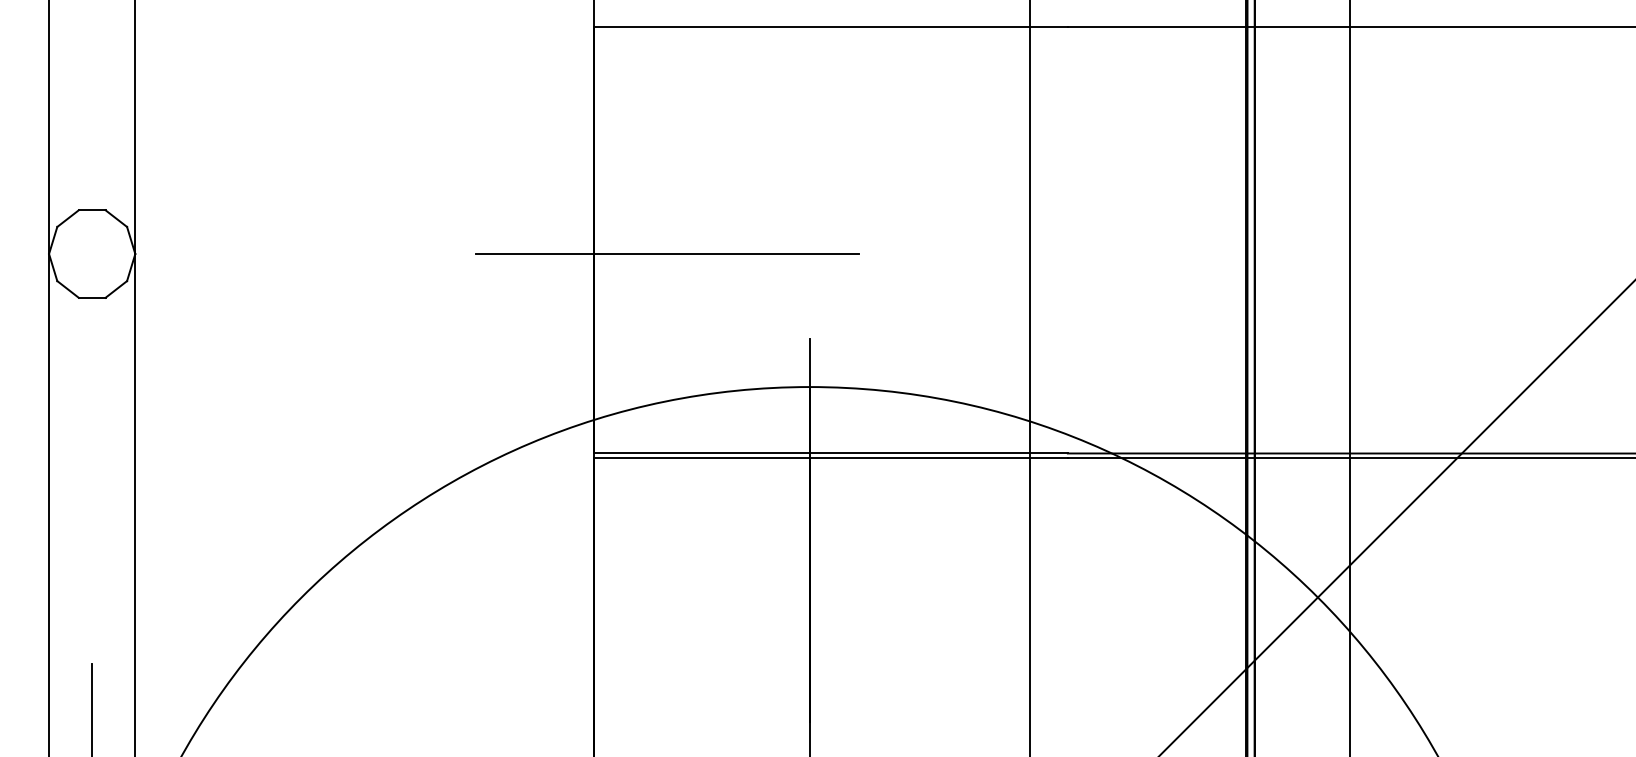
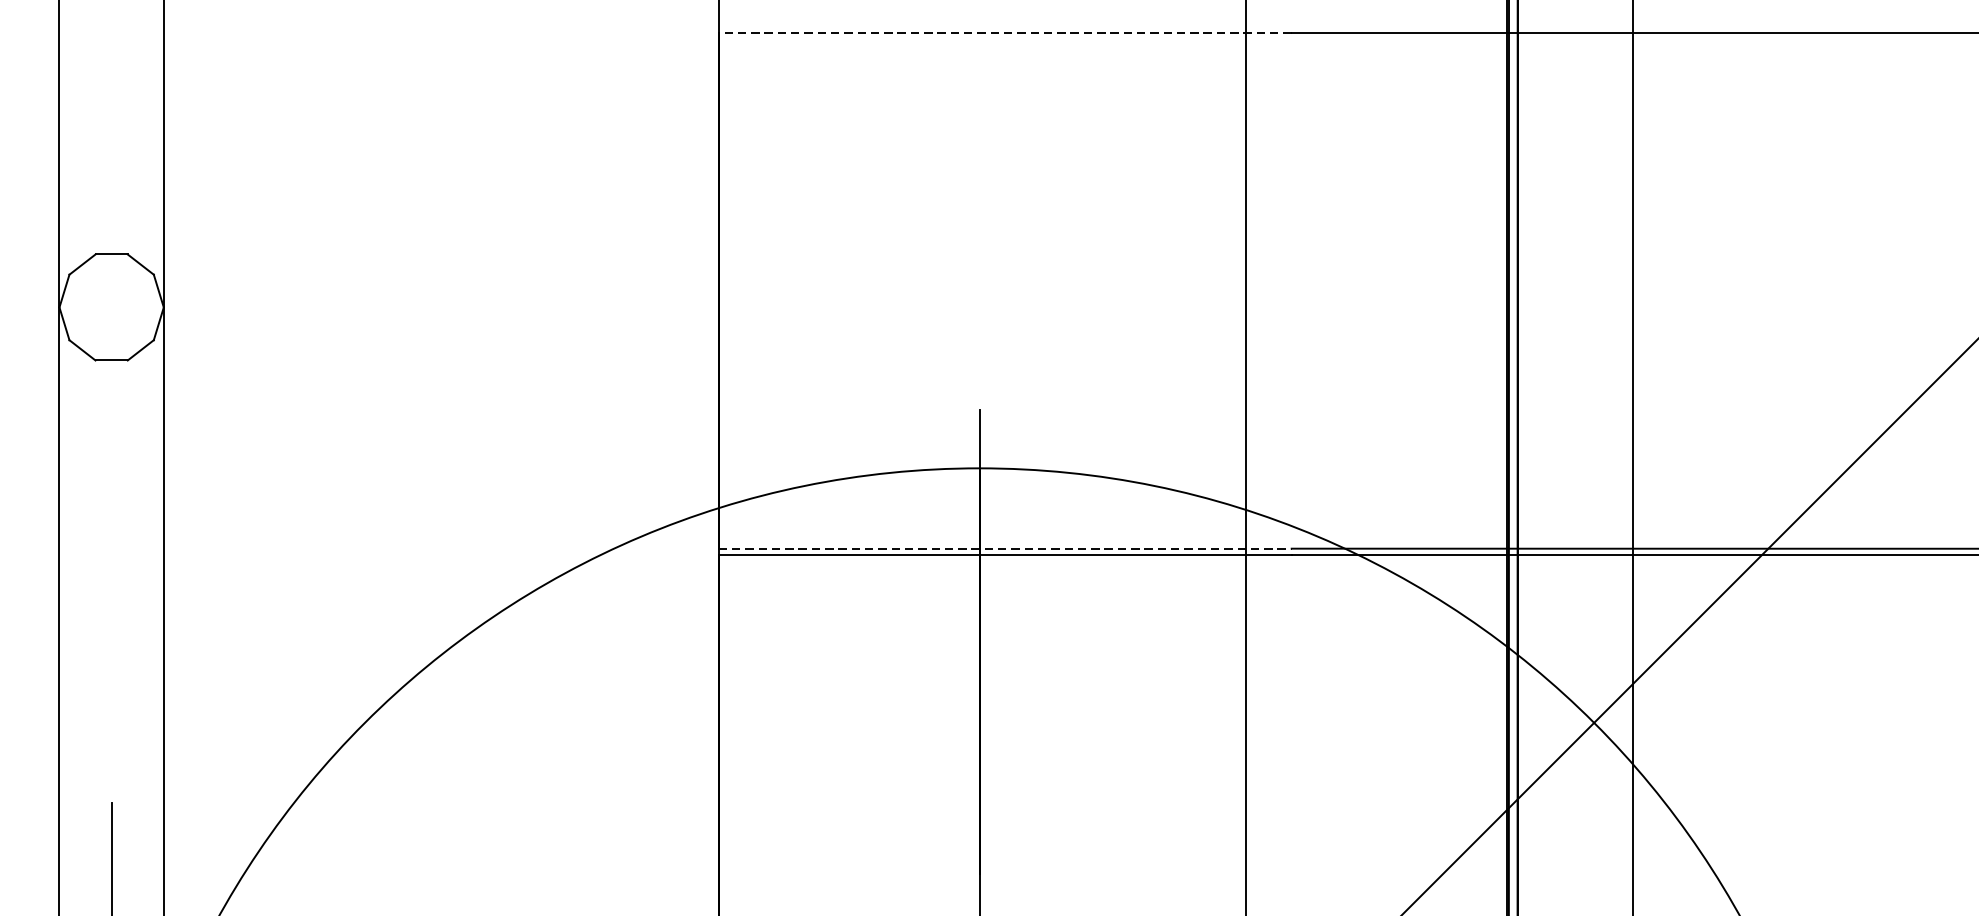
line: (830, 27) -> (1004, 33), solid -> dashed
line: (666, 254) -> (806, 308), removed
line: (830, 453) -> (1004, 548), solid -> dashed

